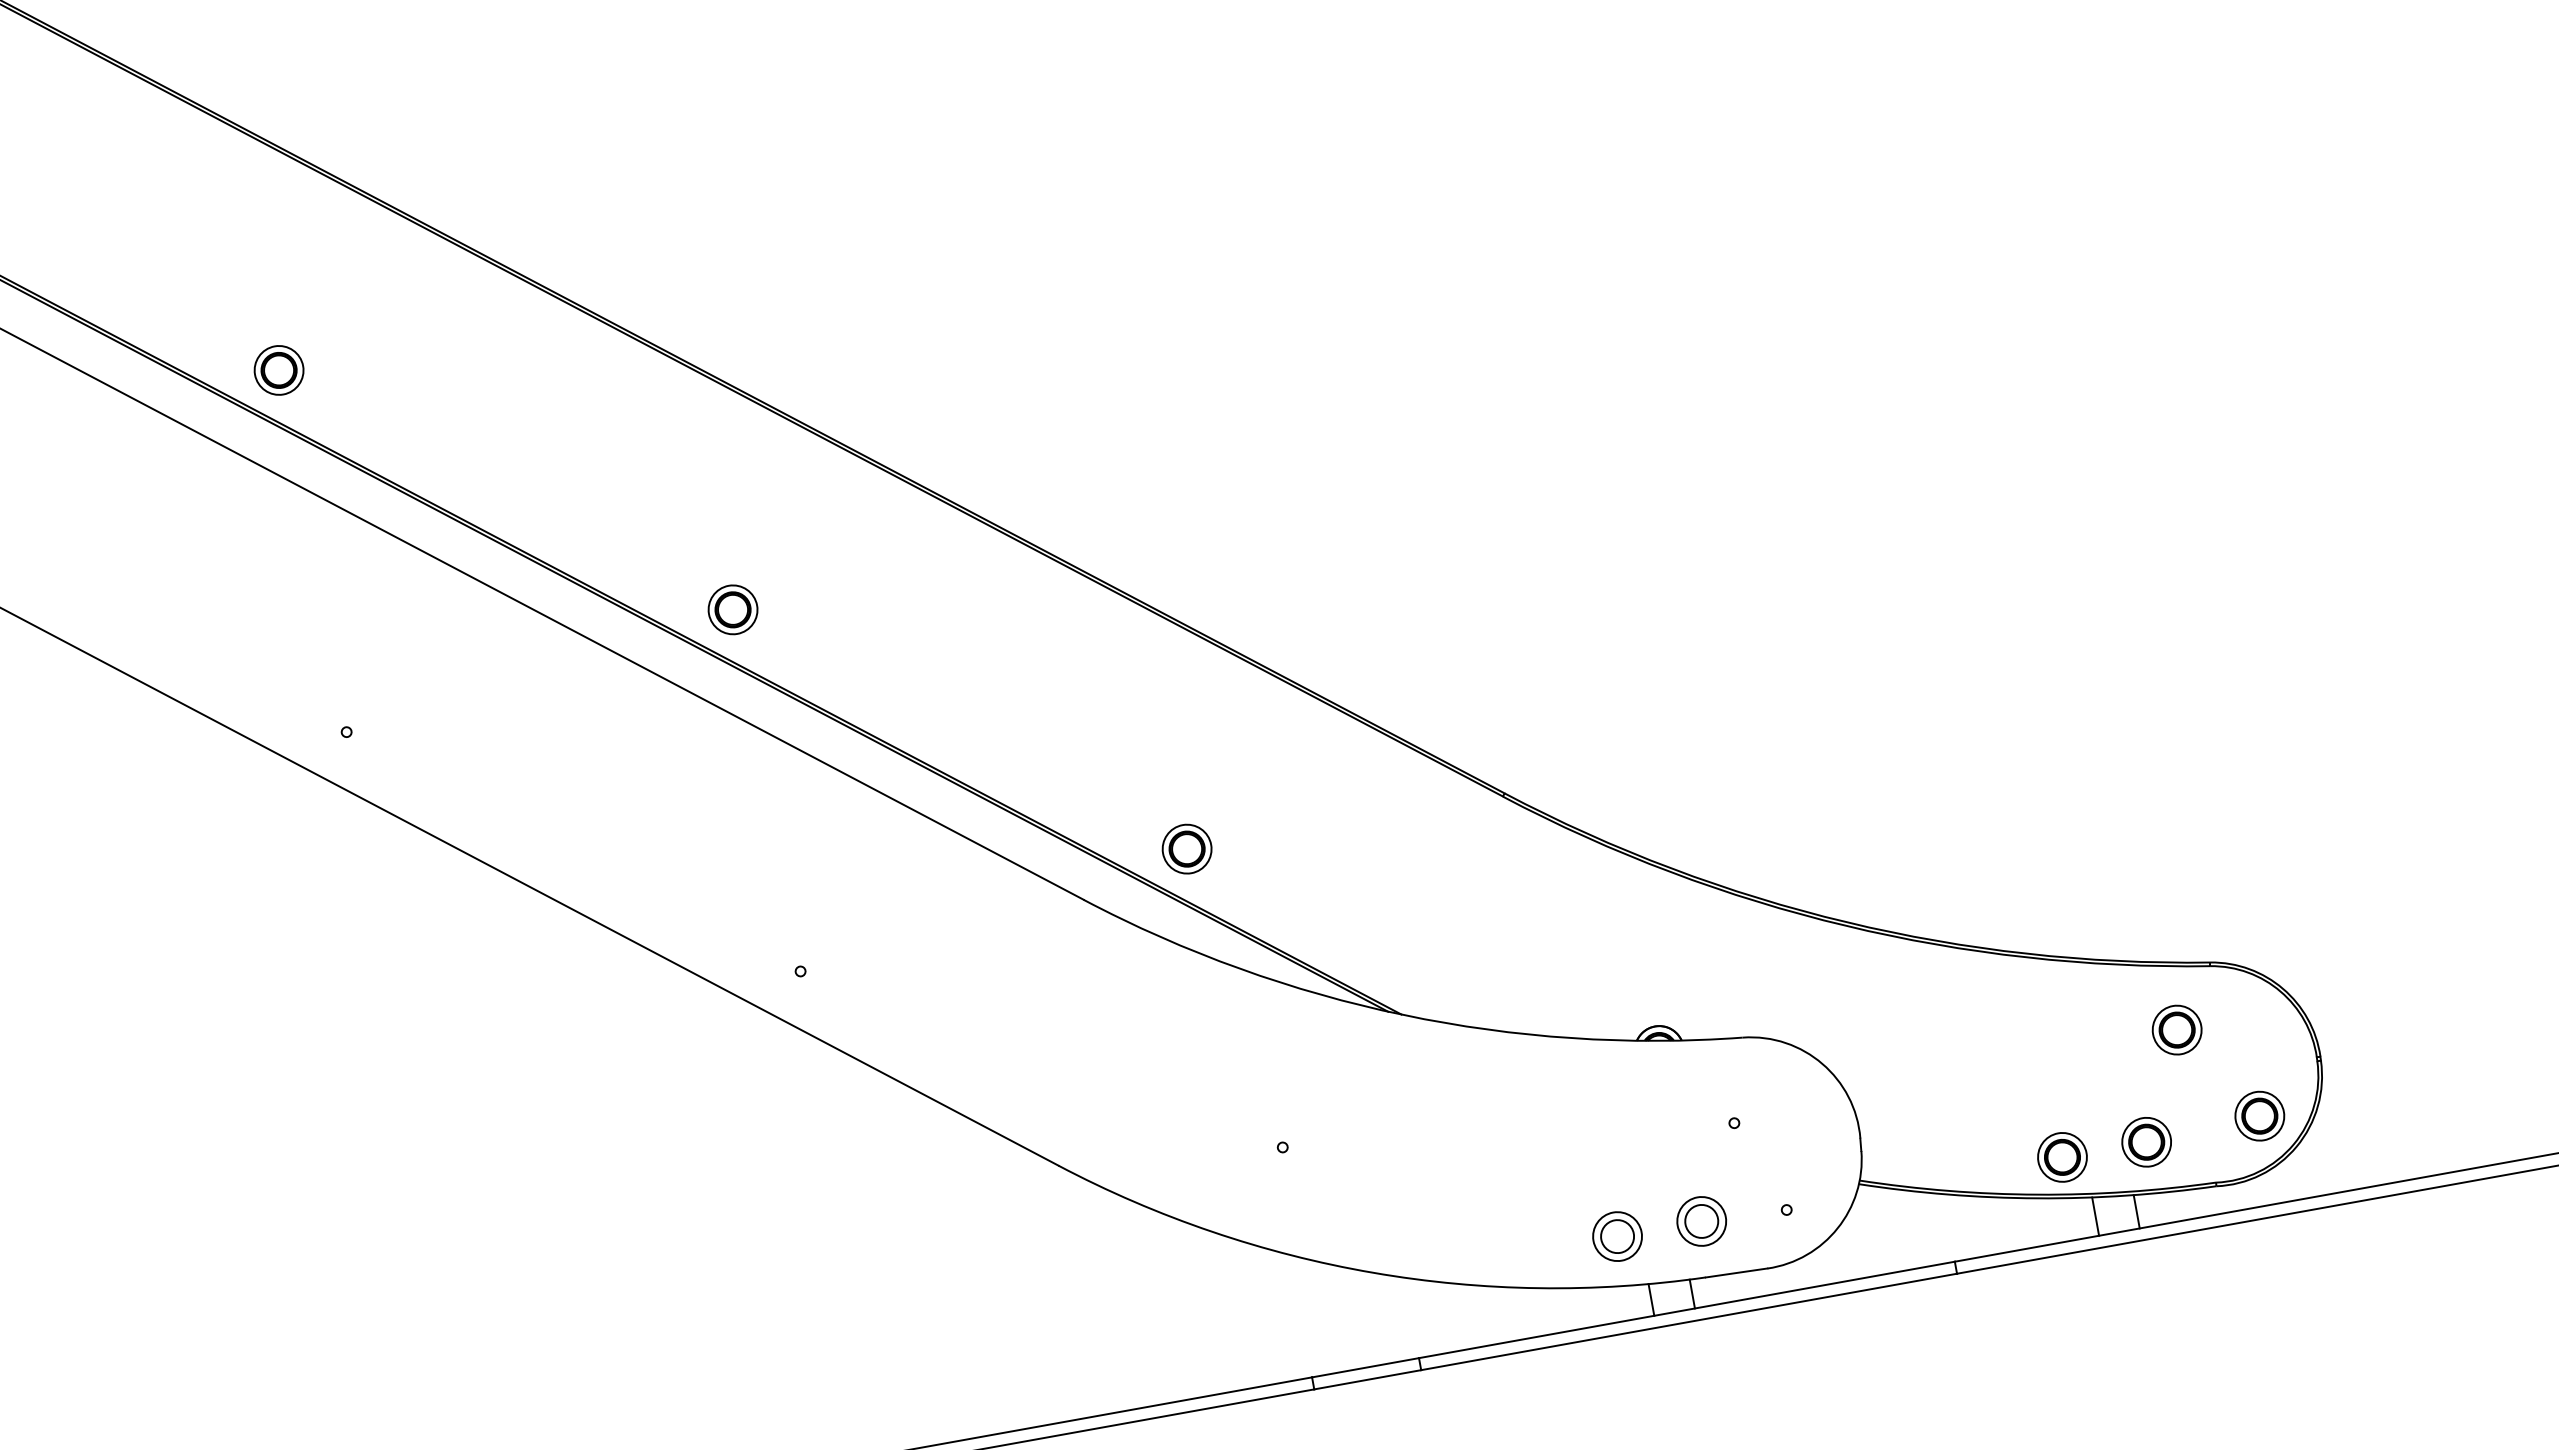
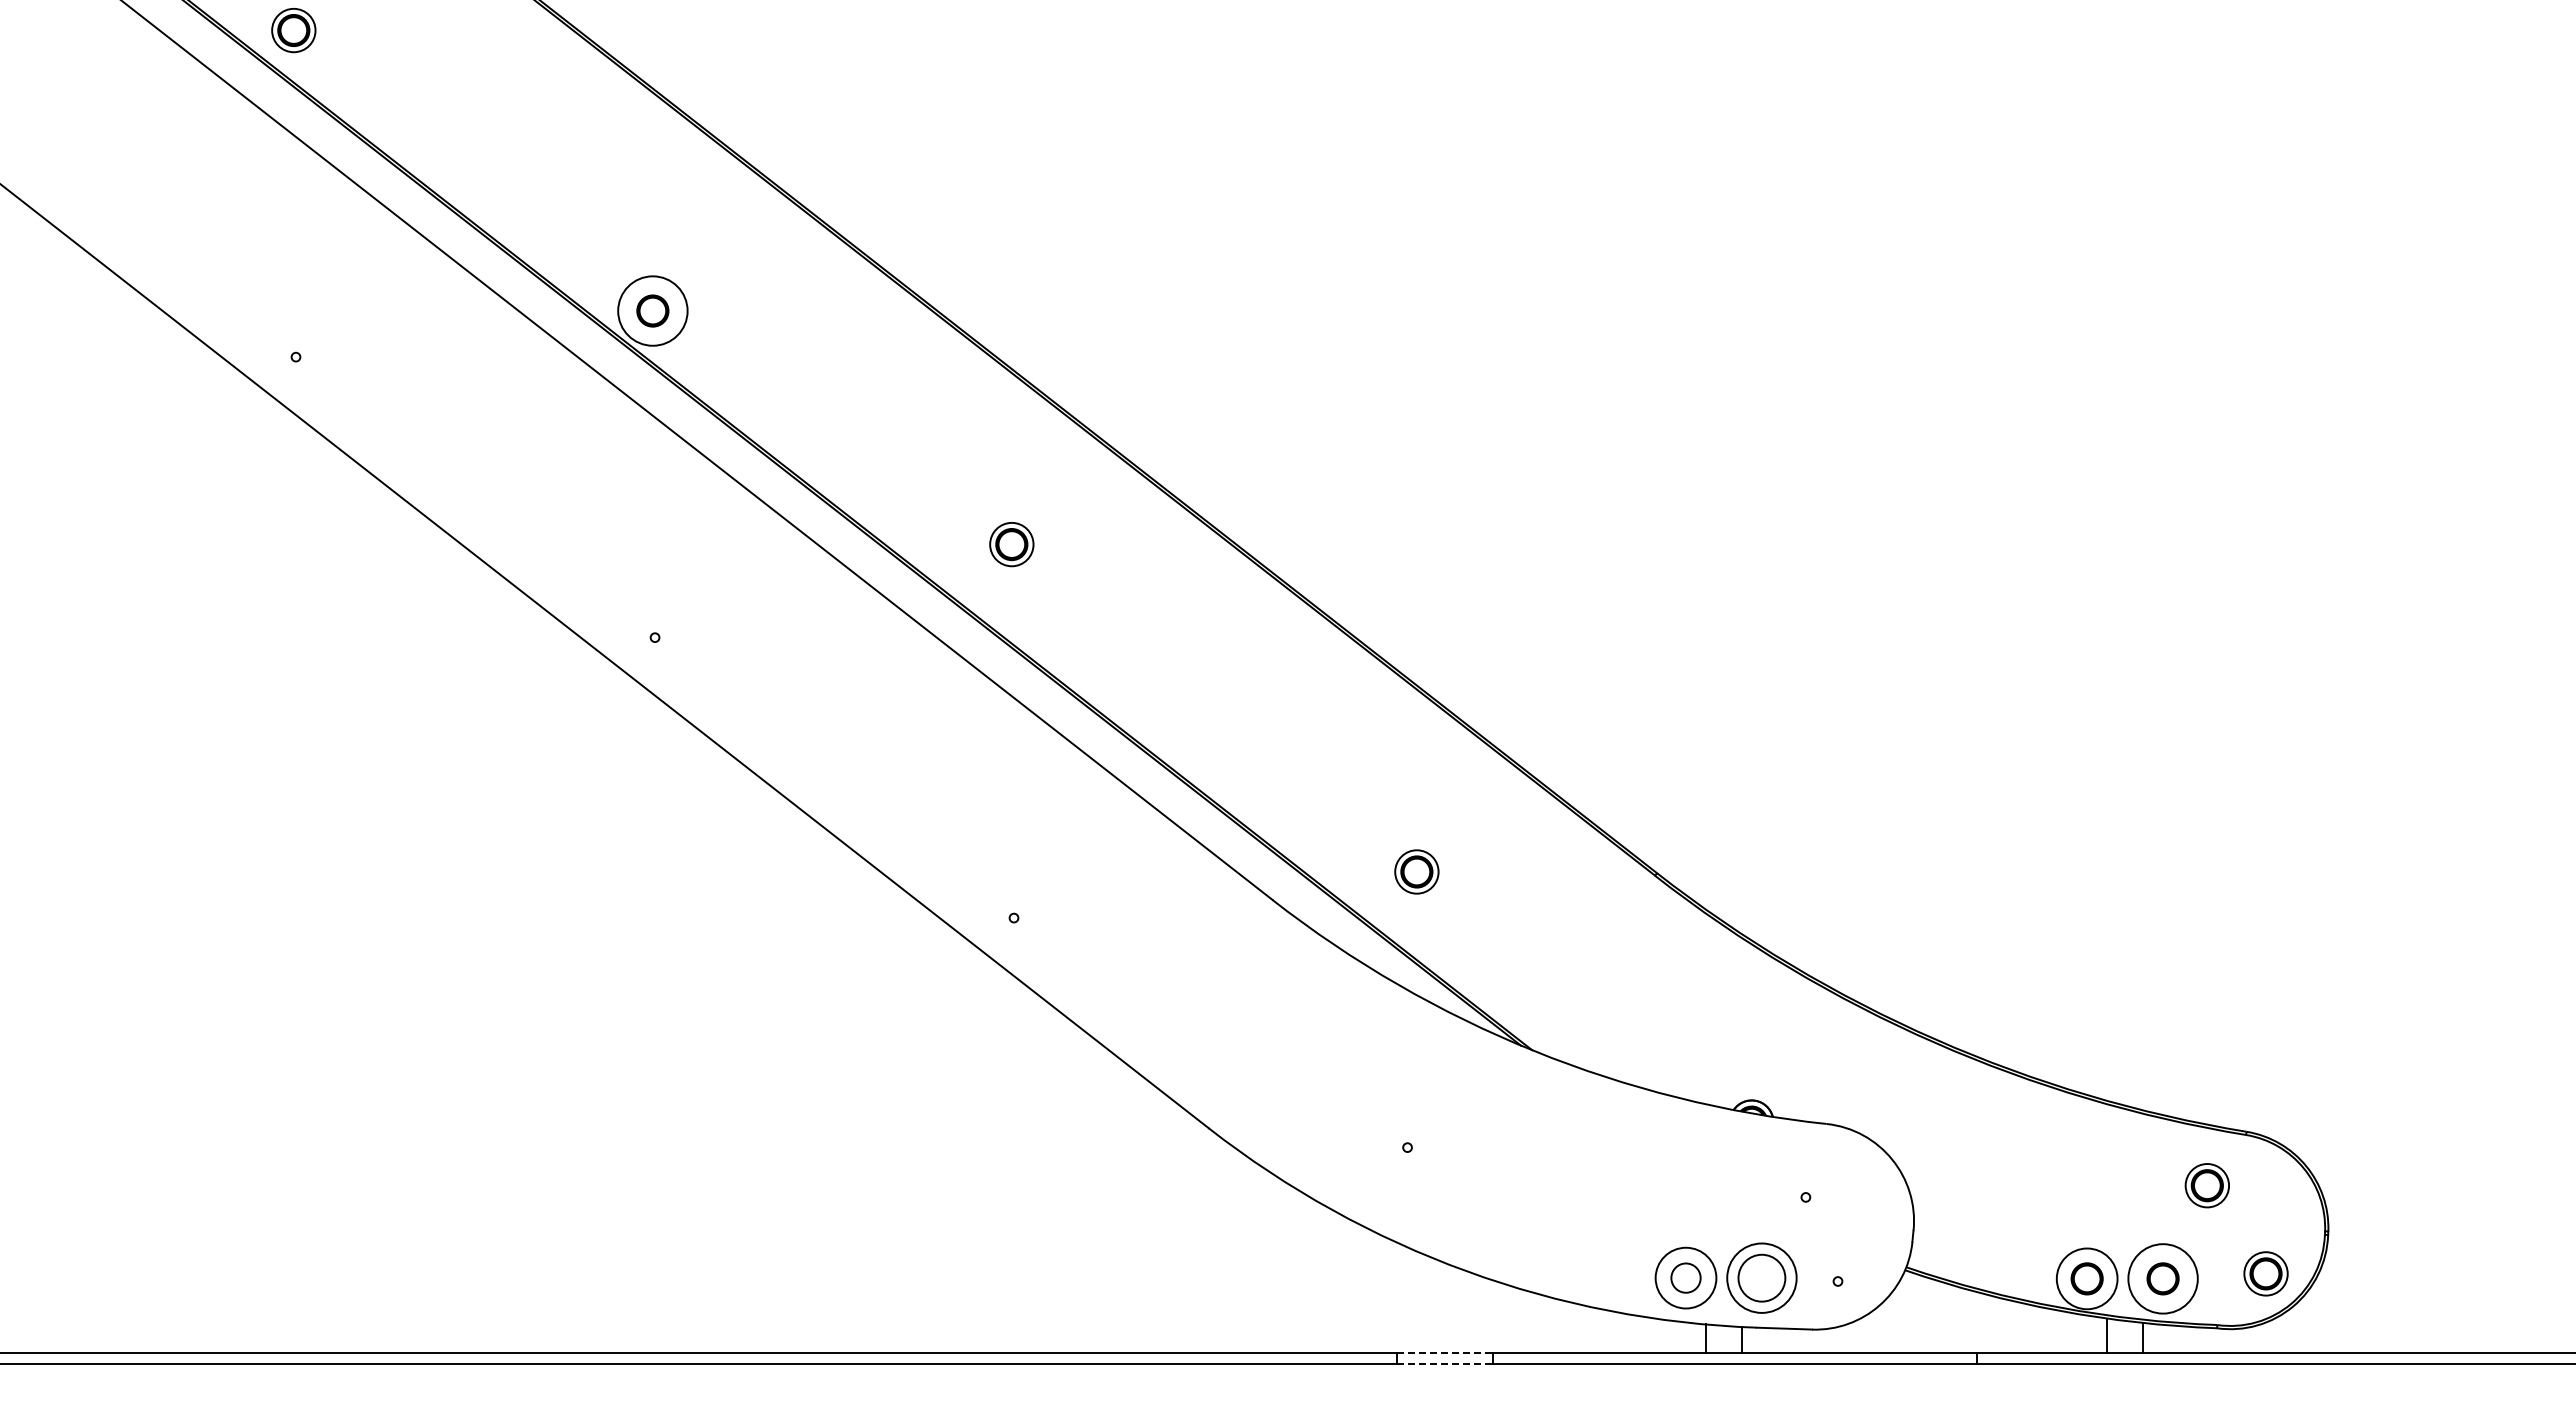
circle: (278, 369) -> (652, 310), size x1.6
part: (732, 609) -> (1011, 544), moved
part: (1186, 848) -> (1416, 871), moved
circle: (2145, 1141) -> (2162, 1278), size x1.6
circle: (2061, 1157) -> (2086, 1278), size x1.4
part: (1701, 1220) -> (1761, 1277), size x1.6
circle: (1616, 1236) -> (1685, 1277), size x1.4
line: (1365, 1368) -> (1445, 1353), solid -> dashed
line: (1367, 1379) -> (1445, 1363), solid -> dashed

